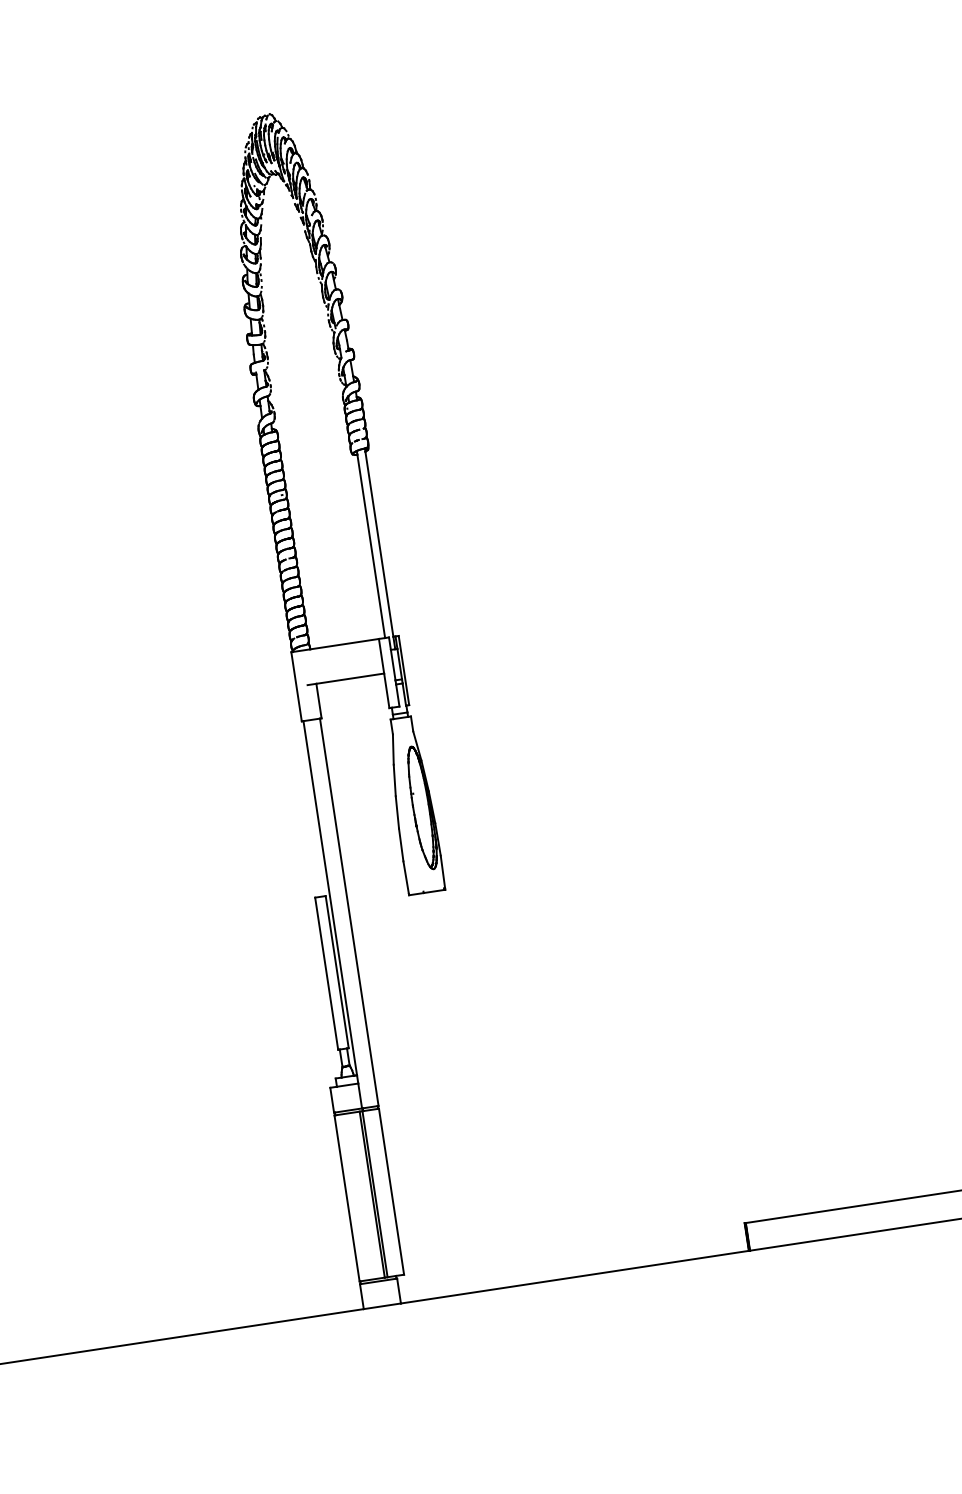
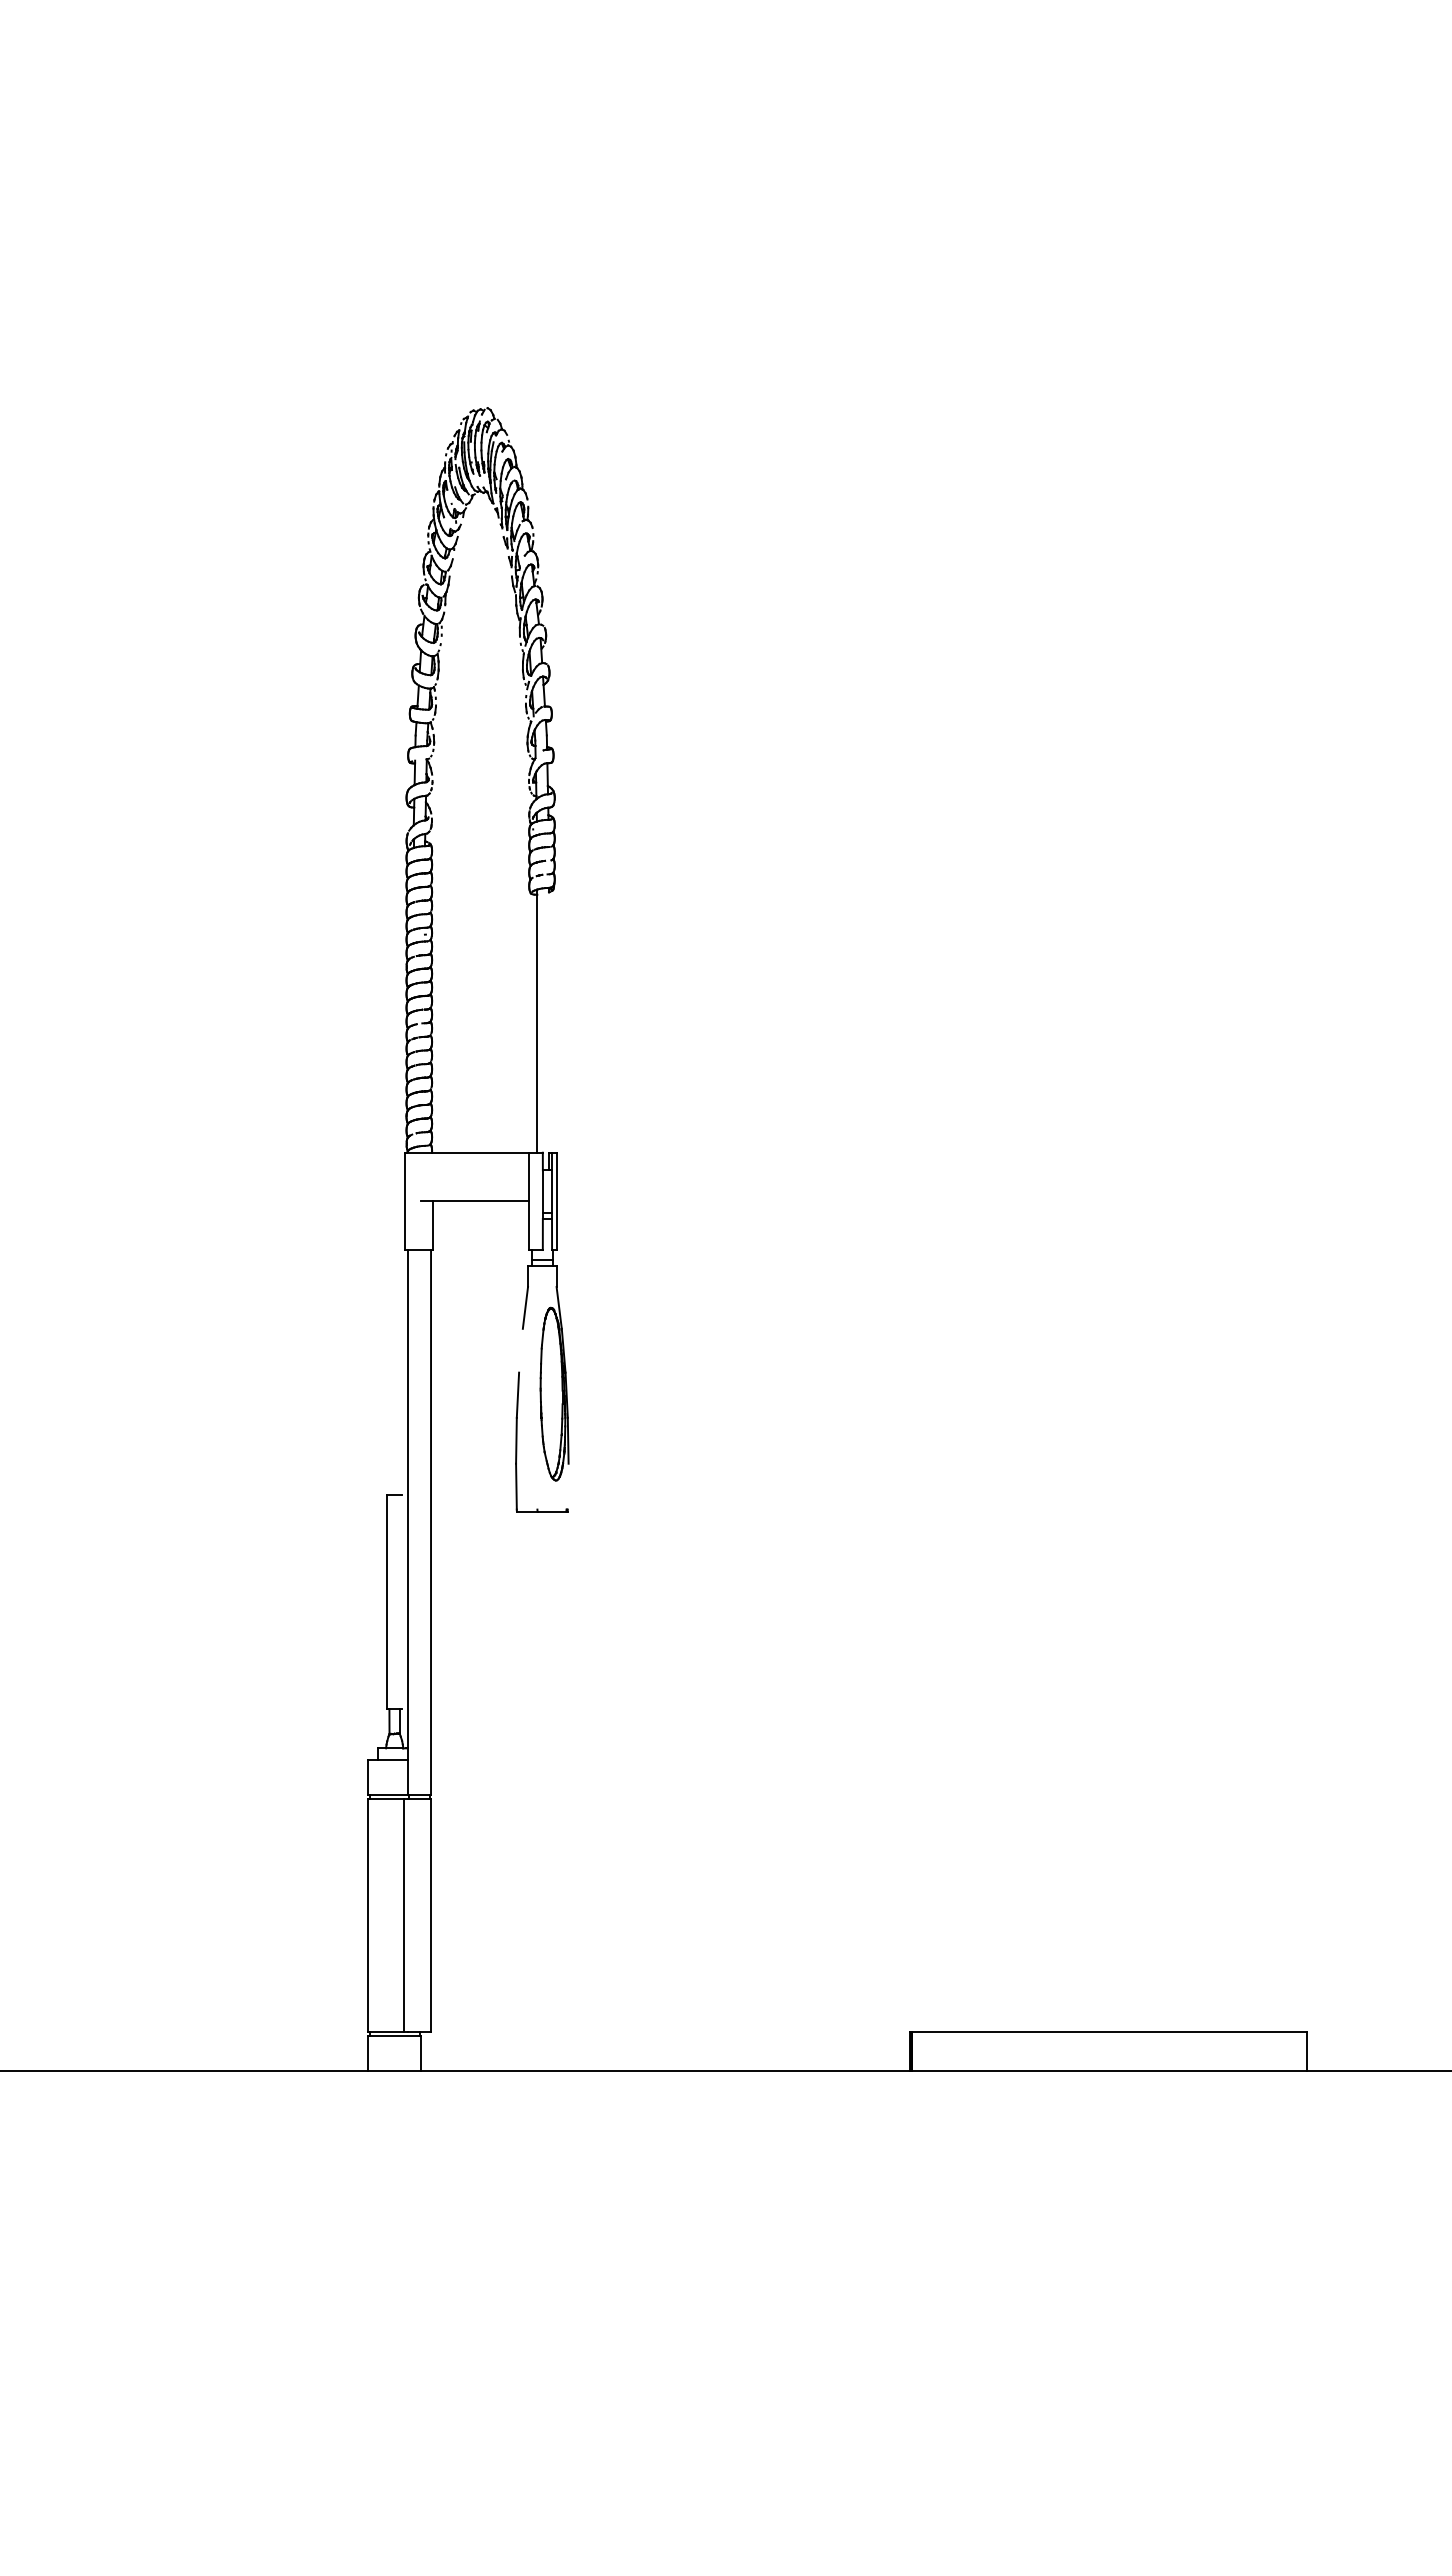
line: (379, 544) -> (548, 1022), removed
line: (394, 780) -> (520, 1350), removed
line: (442, 872) -> (567, 1486), removed
line: (336, 972) -> (401, 1602), removed
line: (374, 1194) -> (407, 1915), removed

